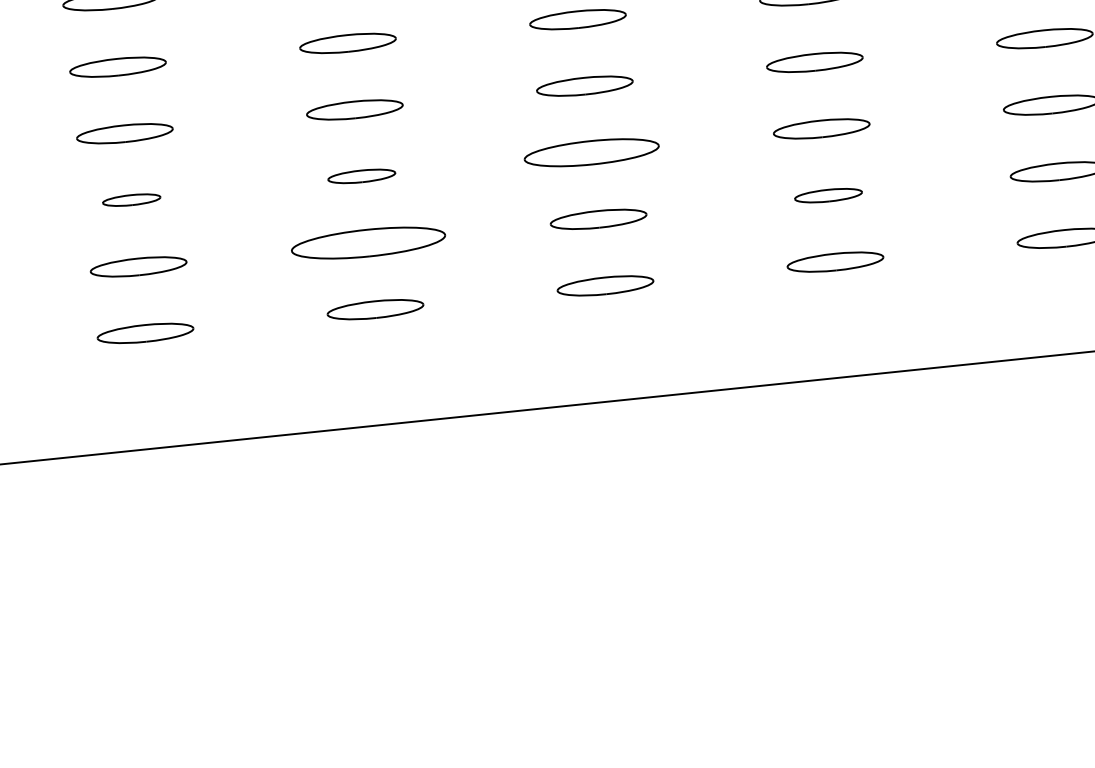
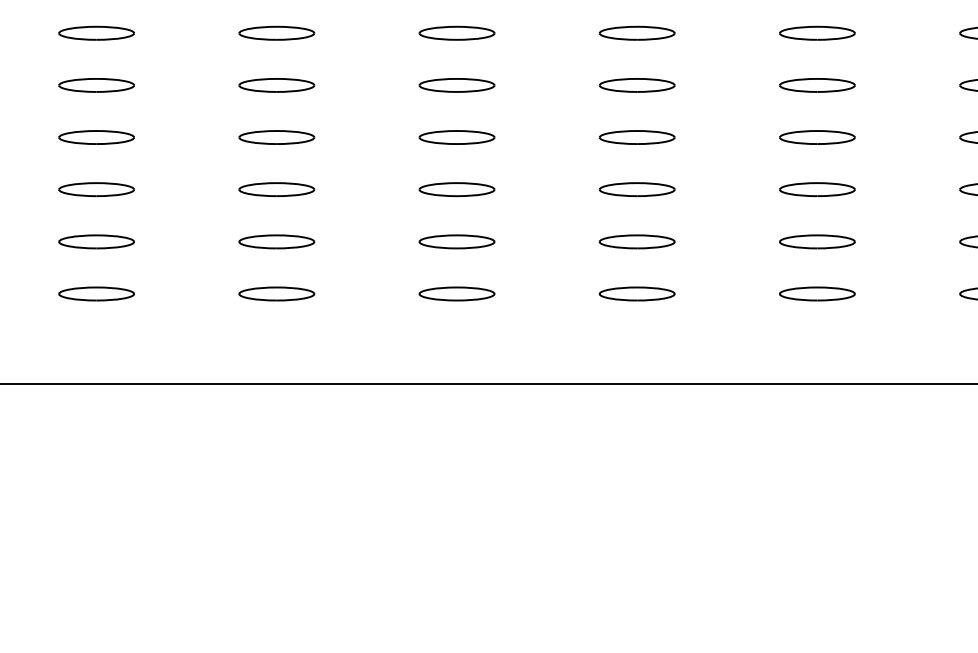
part: (591, 152) -> (456, 189), size x0.71
part: (361, 176) -> (276, 189), size x1.43
part: (827, 195) -> (636, 241), size x1.43
part: (131, 200) -> (96, 189), size x1.67
part: (368, 242) -> (276, 241), size x0.62

